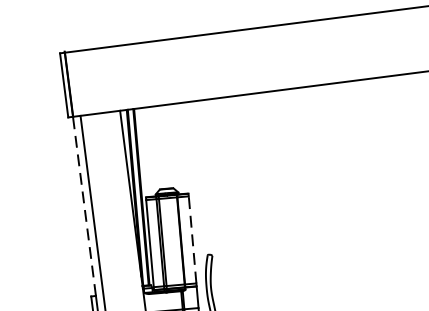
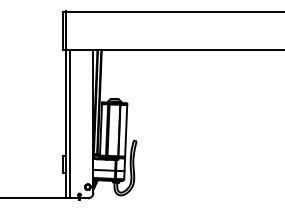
line: (84, 205) -> (65, 102), dashed -> solid
line: (193, 239) -> (126, 130), dashed -> solid

